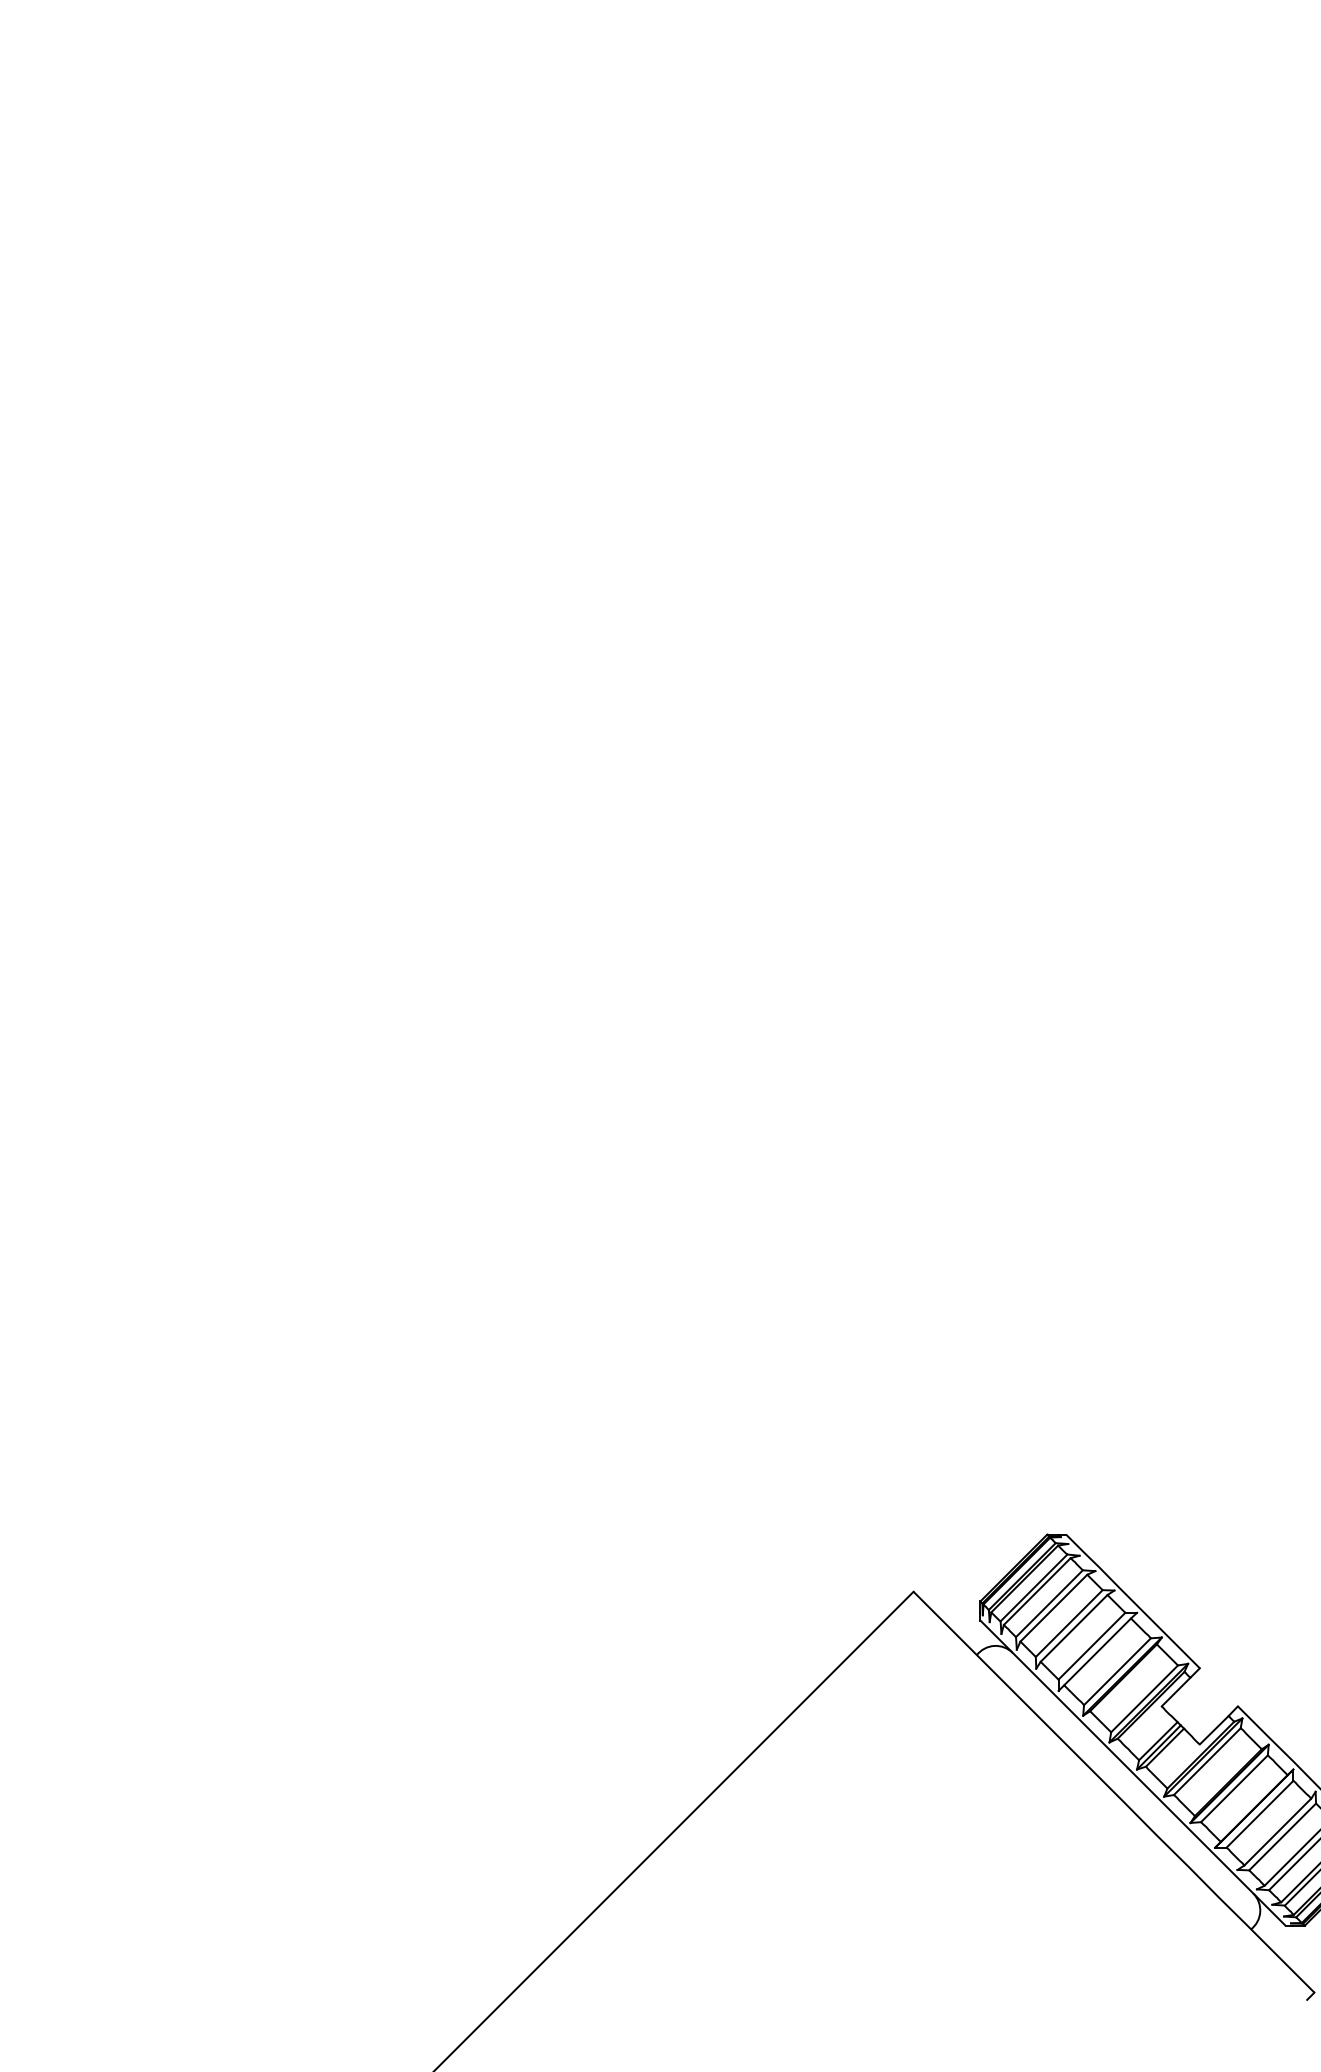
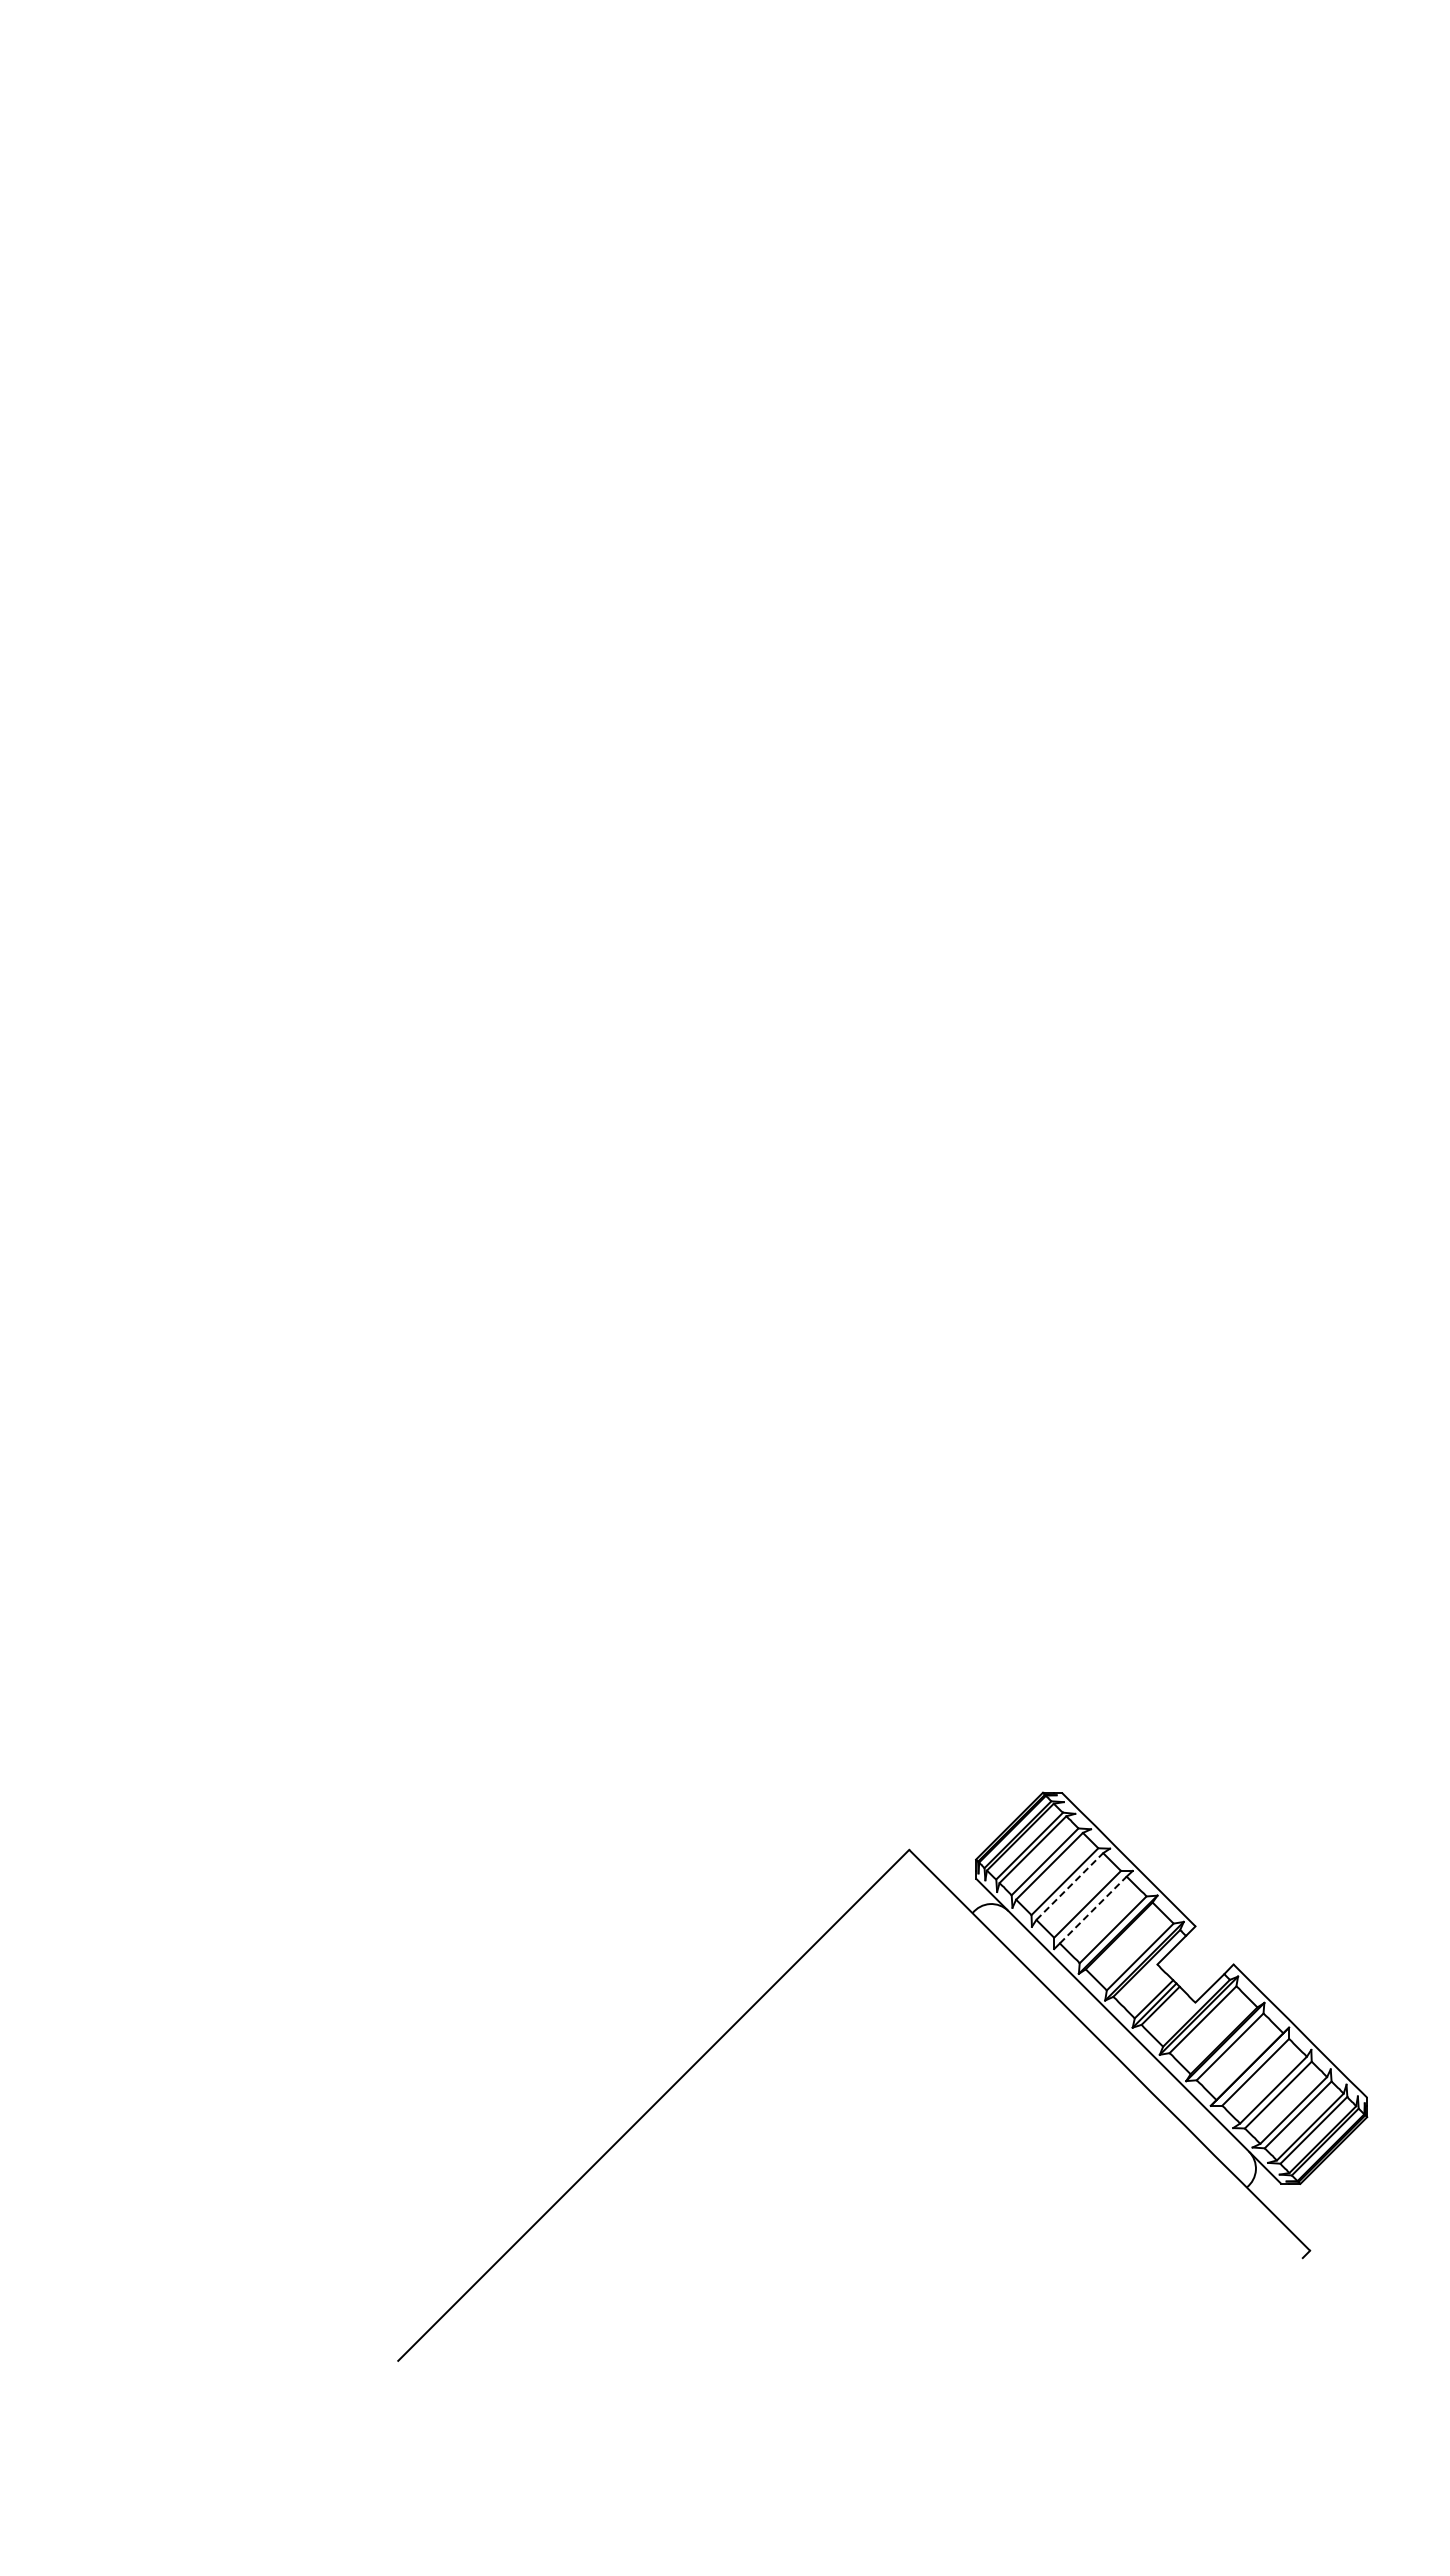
line: (1074, 1628) -> (1070, 1886), solid -> dashed
line: (1097, 1651) -> (1093, 1909), solid -> dashed

